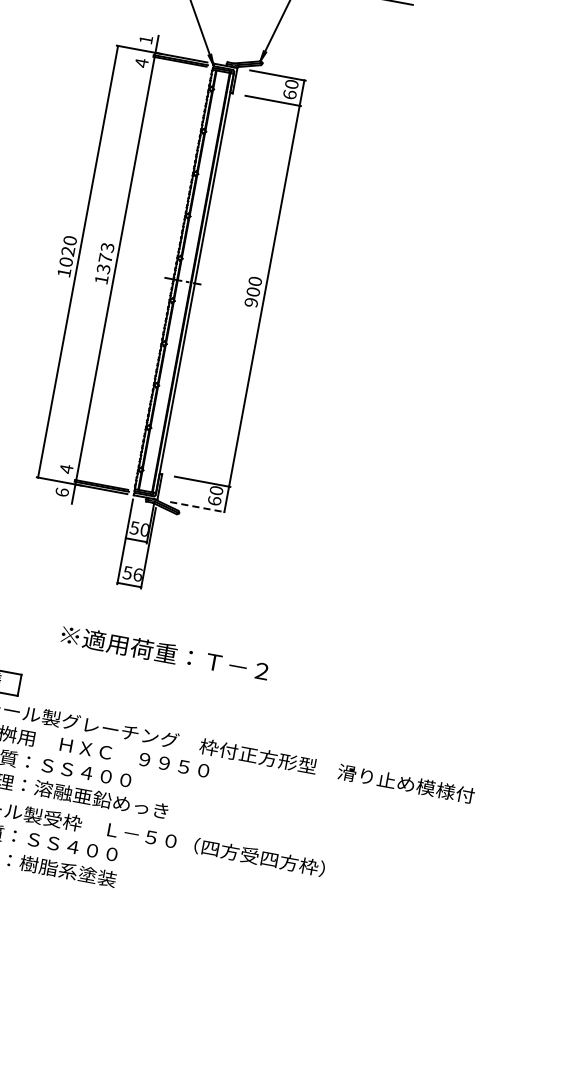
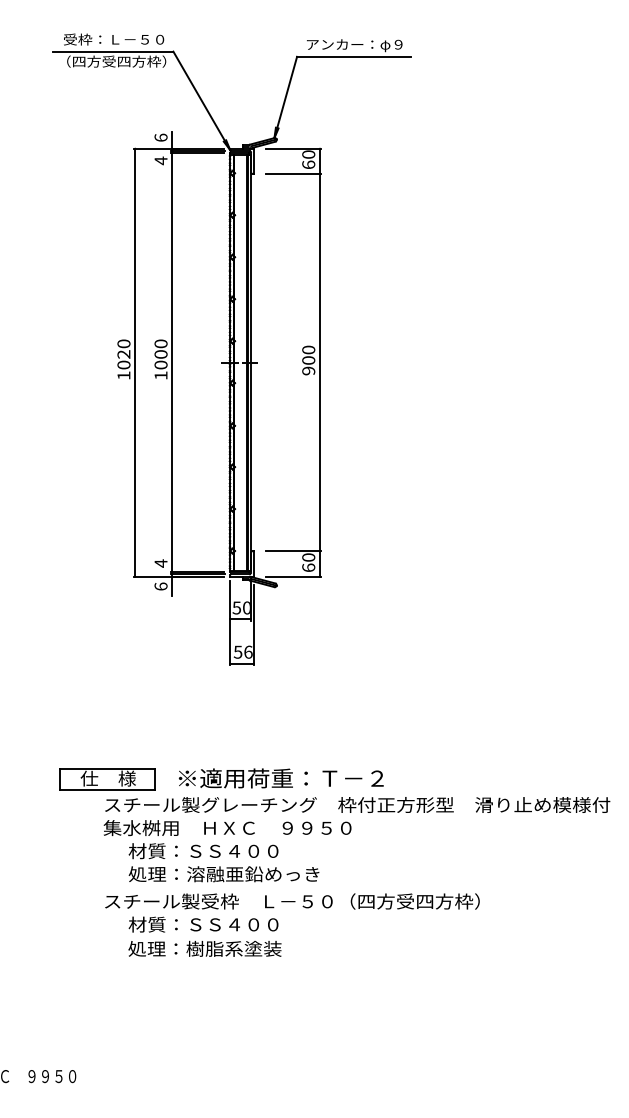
text: (145, 39) -> (160, 137), 1 -> 6
text: (105, 258) -> (160, 354), 1373 -> 1000
line: (197, 506) -> (293, 576), dashed -> solid
text: (164, 653) -> (280, 778), moved

